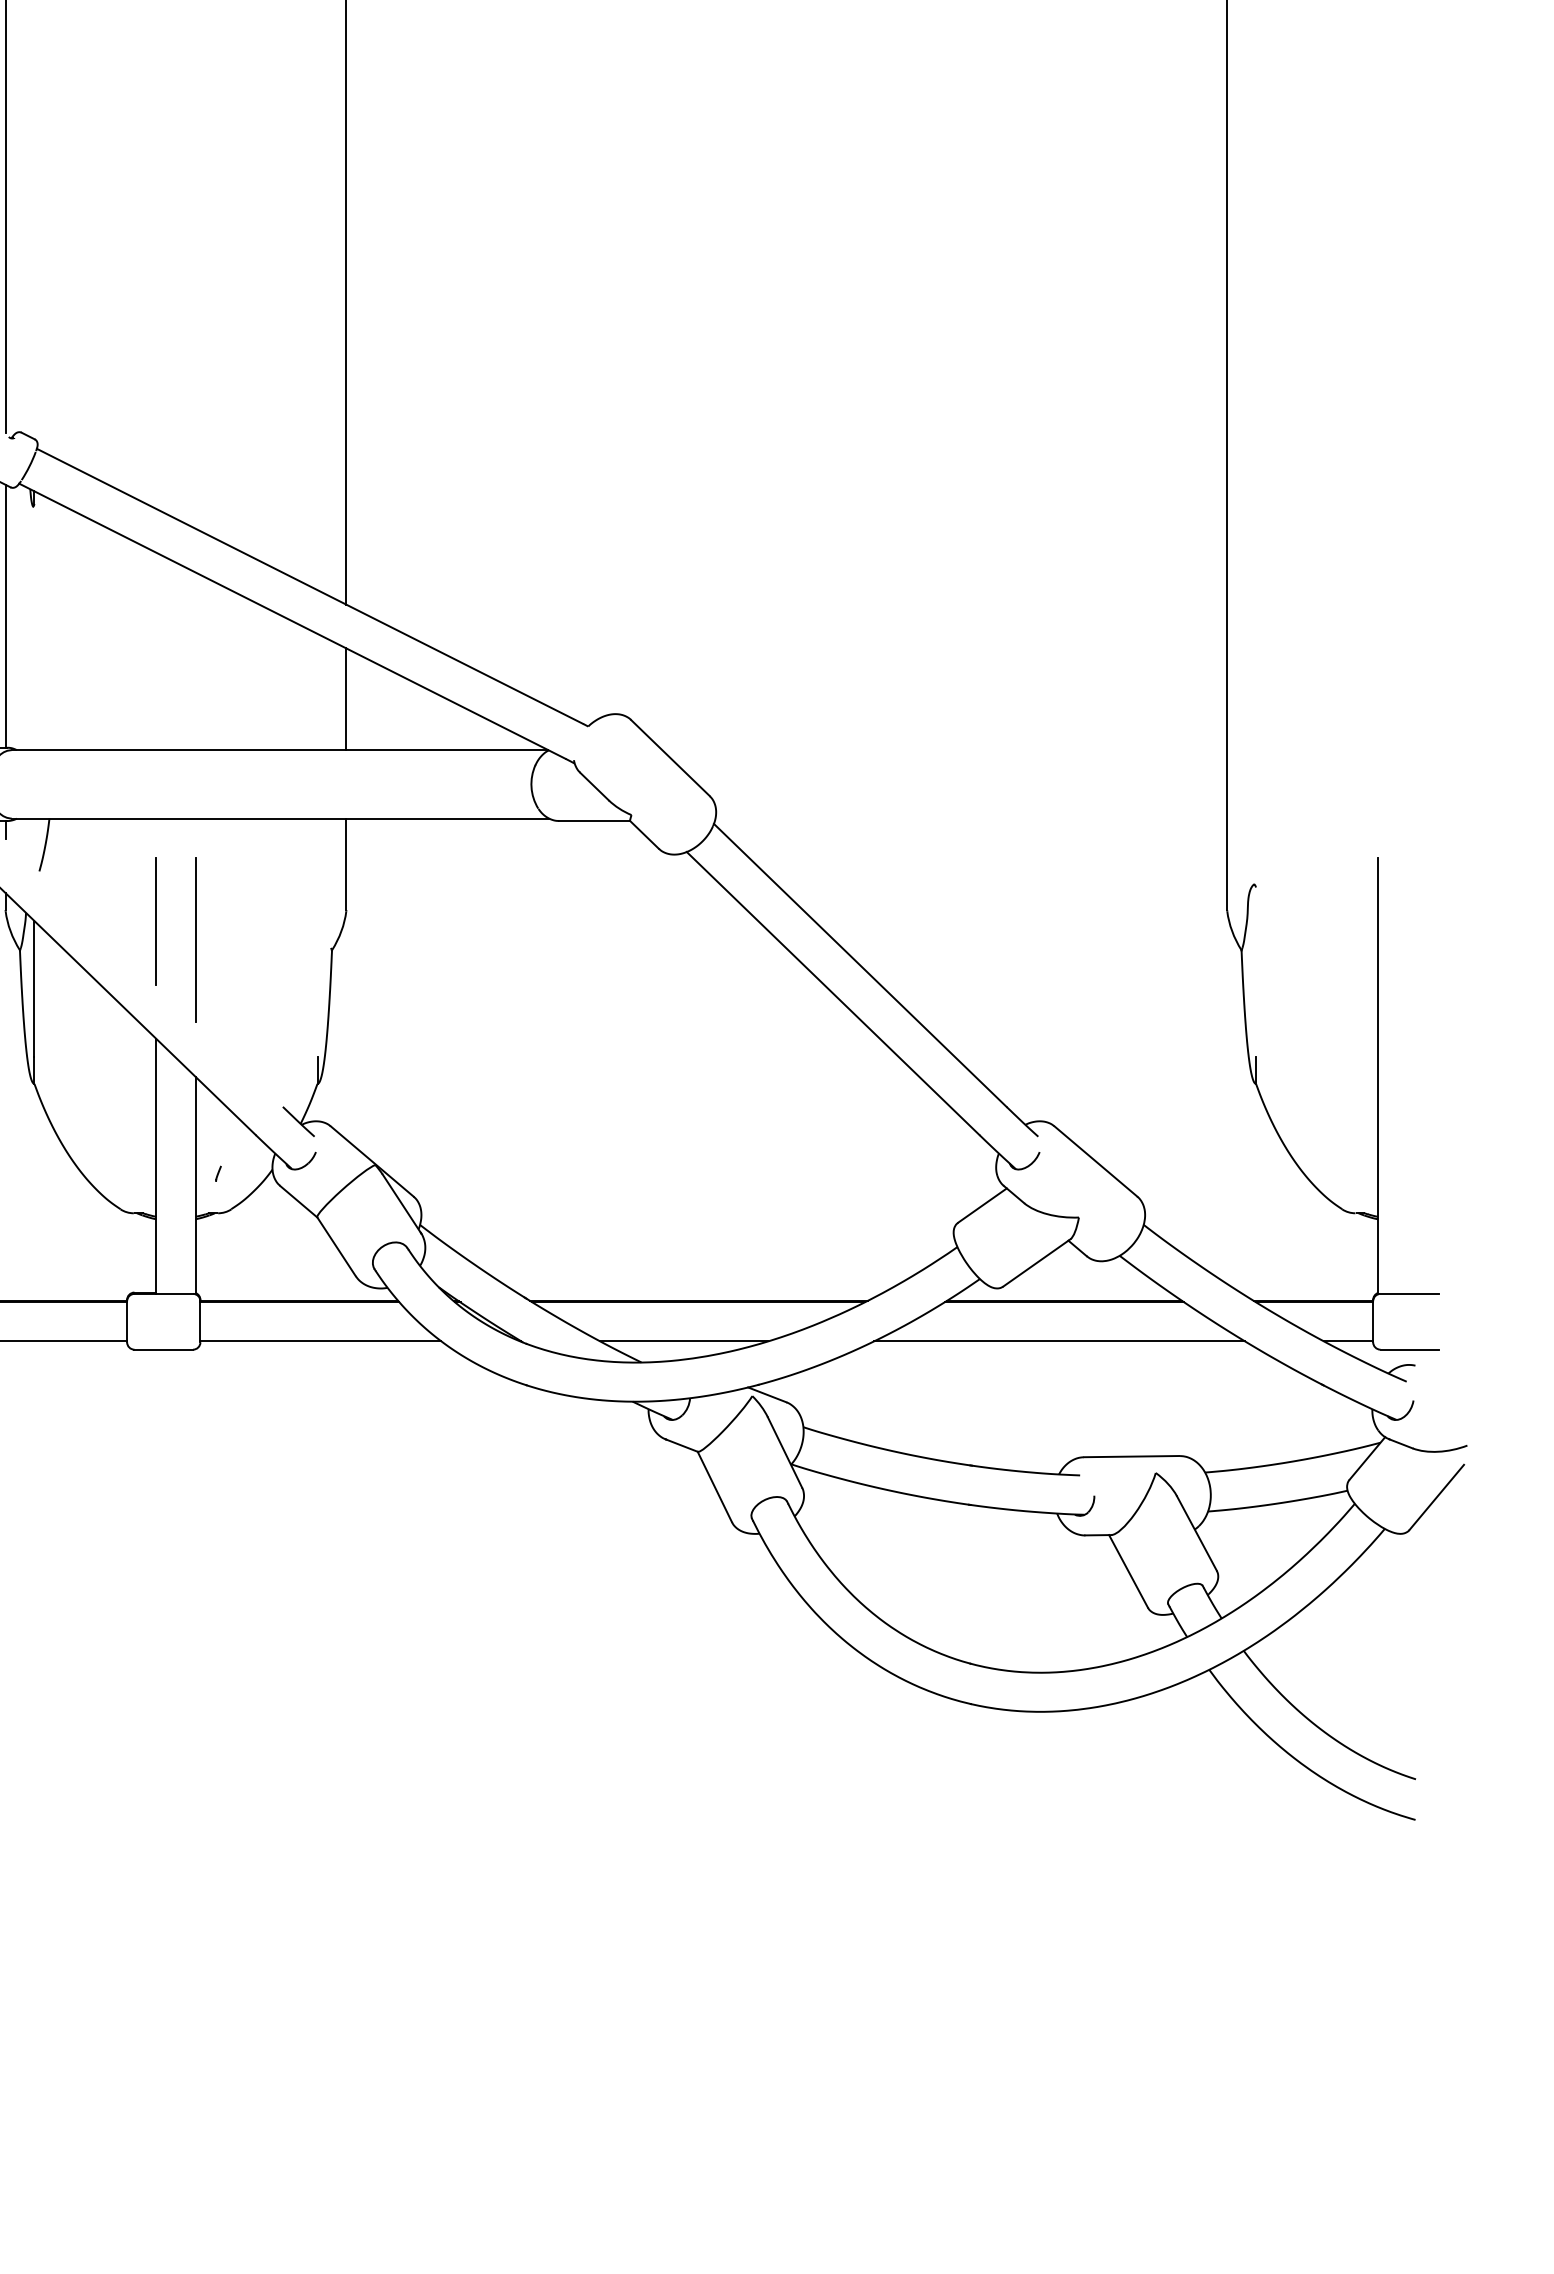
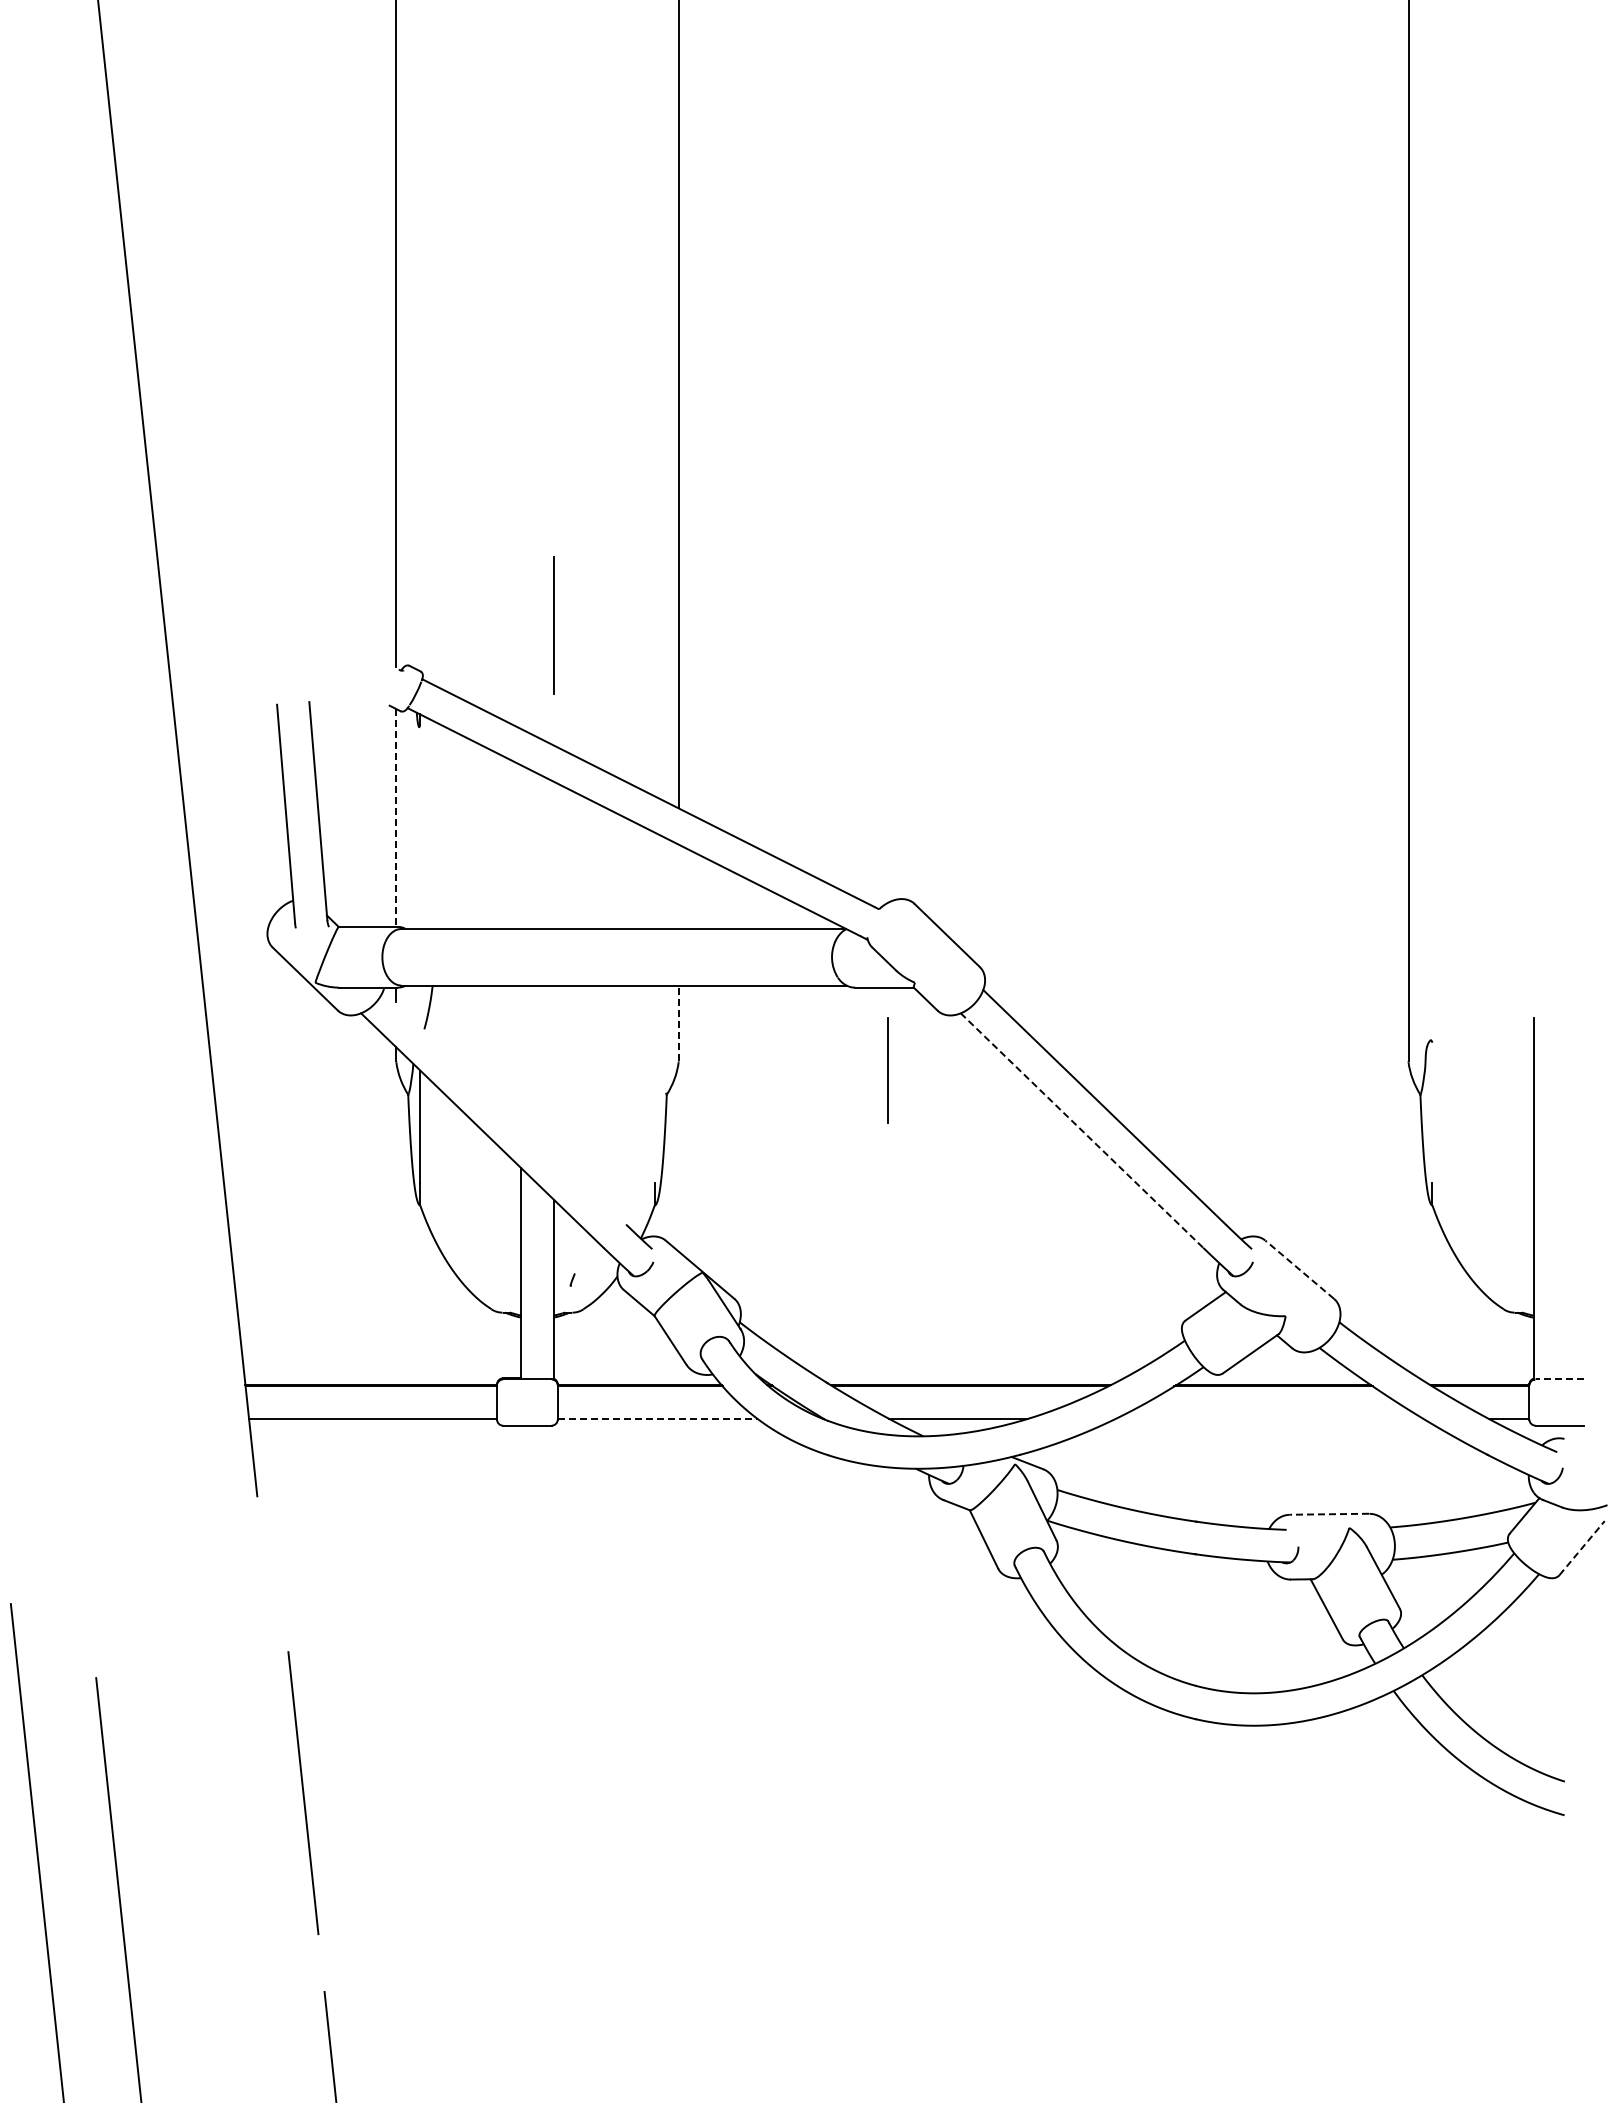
line: (5, 615) -> (396, 817), solid -> dashed
line: (346, 698) -> (678, 886), removed
line: (346, 864) -> (678, 1023), solid -> dashed
line: (155, 921) -> (887, 1070), moved
line: (195, 940) -> (553, 625), moved
line: (832, 993) -> (1081, 1130), solid -> dashed
line: (1095, 1161) -> (1299, 1269), solid -> dashed
line: (1409, 1293) -> (1559, 1379), solid -> dashed
line: (320, 1341) -> (657, 1418), solid -> dashed
line: (1059, 1341) -> (1269, 1418), removed
line: (1131, 1456) -> (1329, 1514), solid -> dashed
line: (1437, 1496) -> (1582, 1547), solid -> dashed

